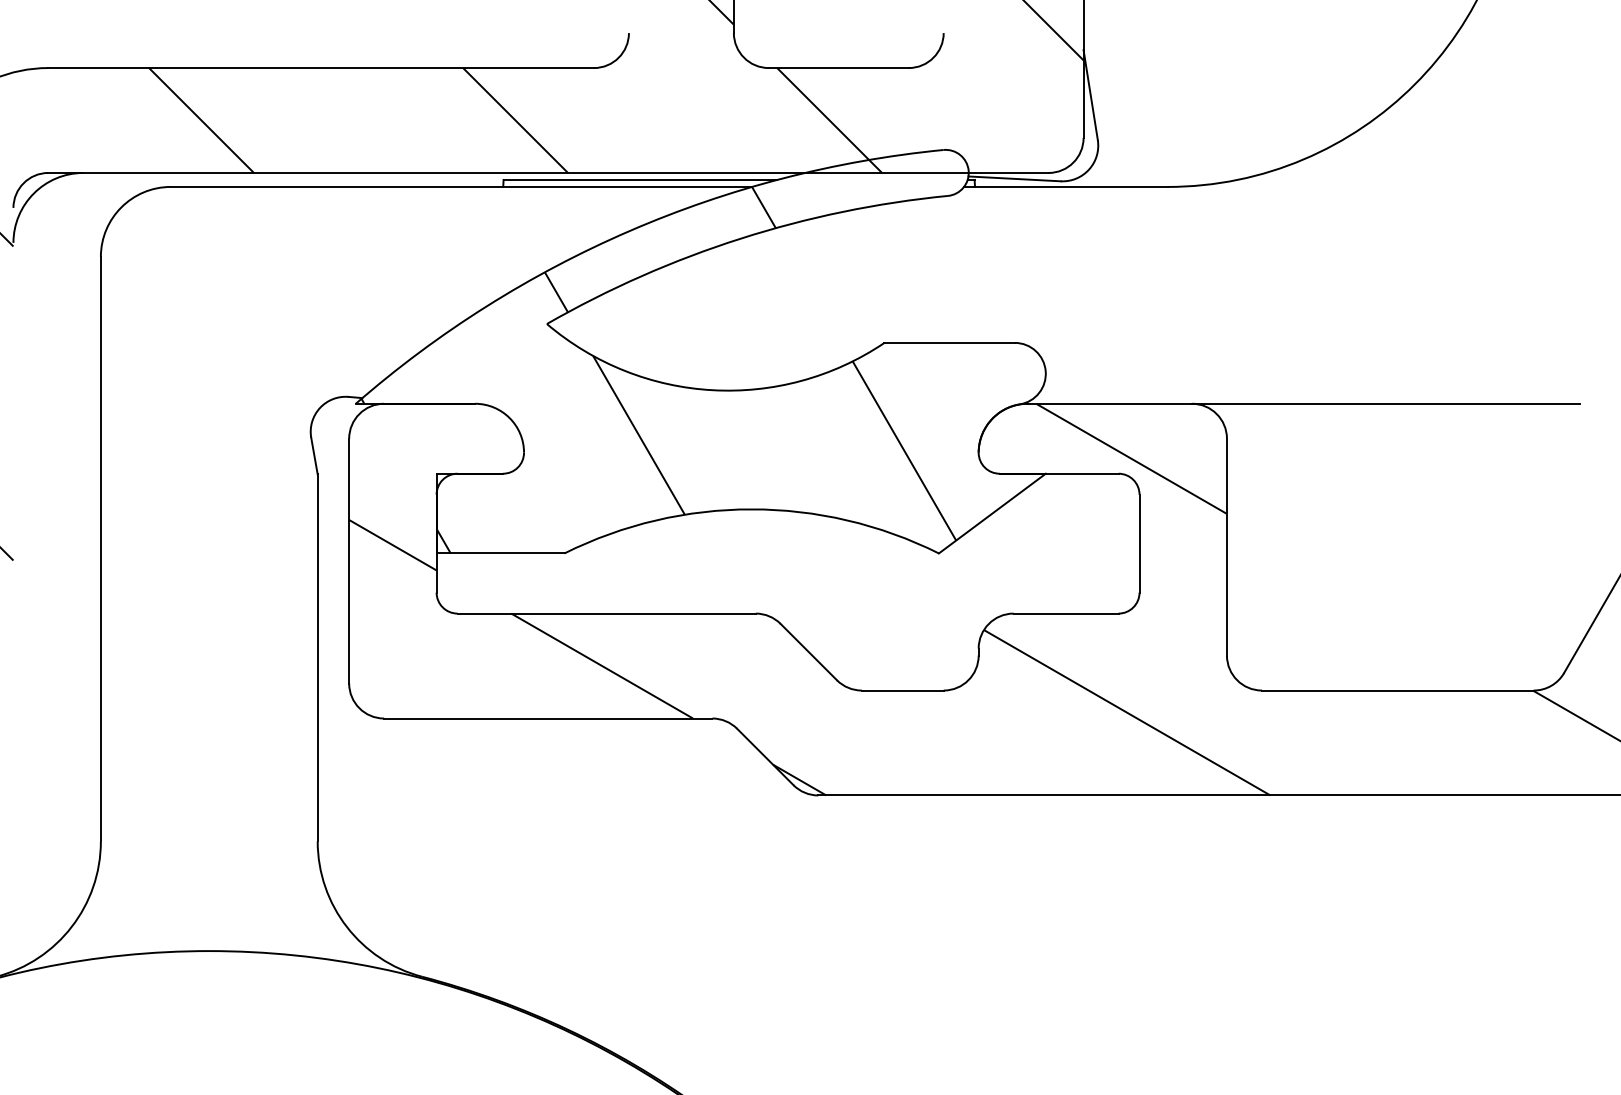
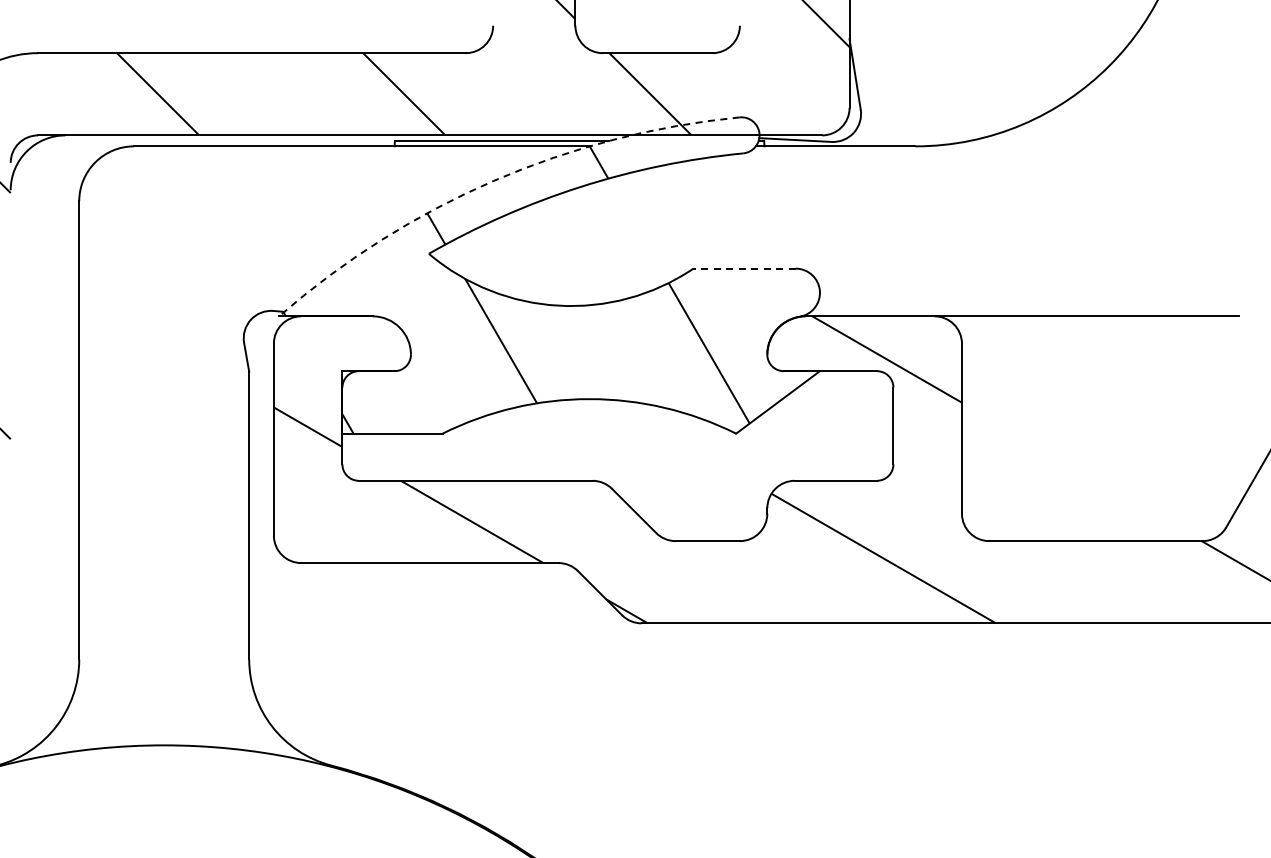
arc: (629, 230) -> (493, 180), solid -> dashed
line: (949, 342) -> (744, 268), solid -> dashed

